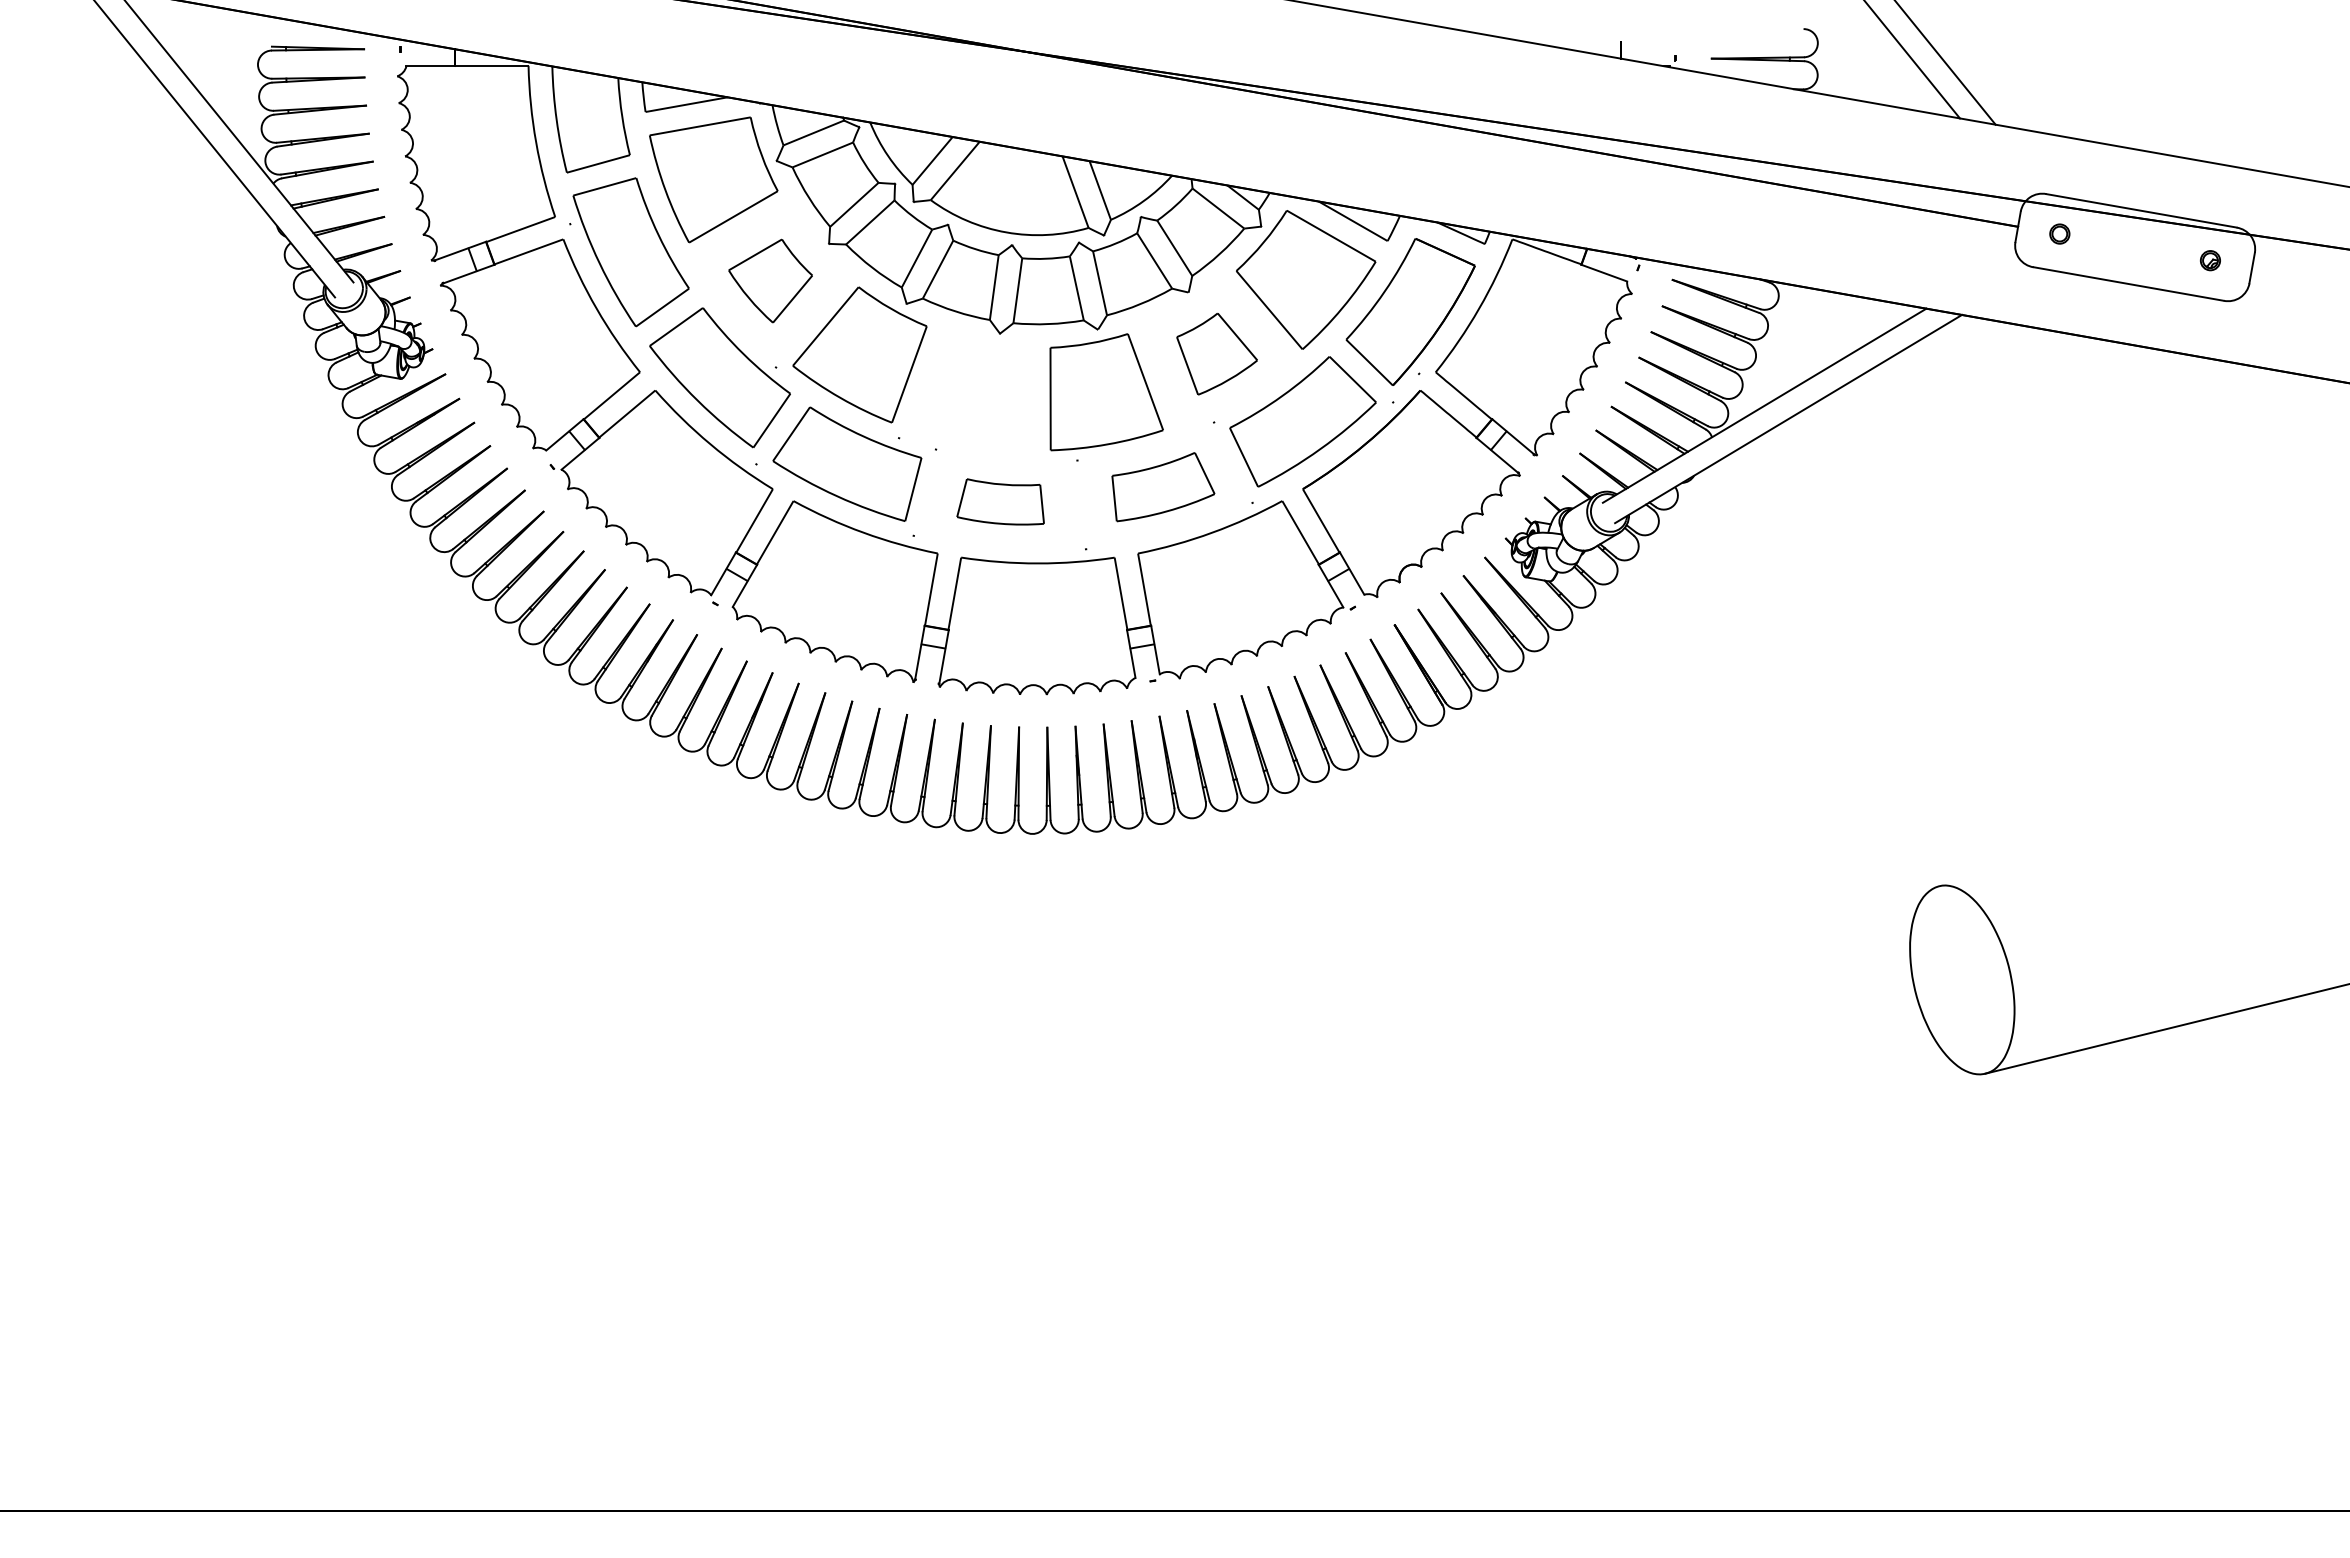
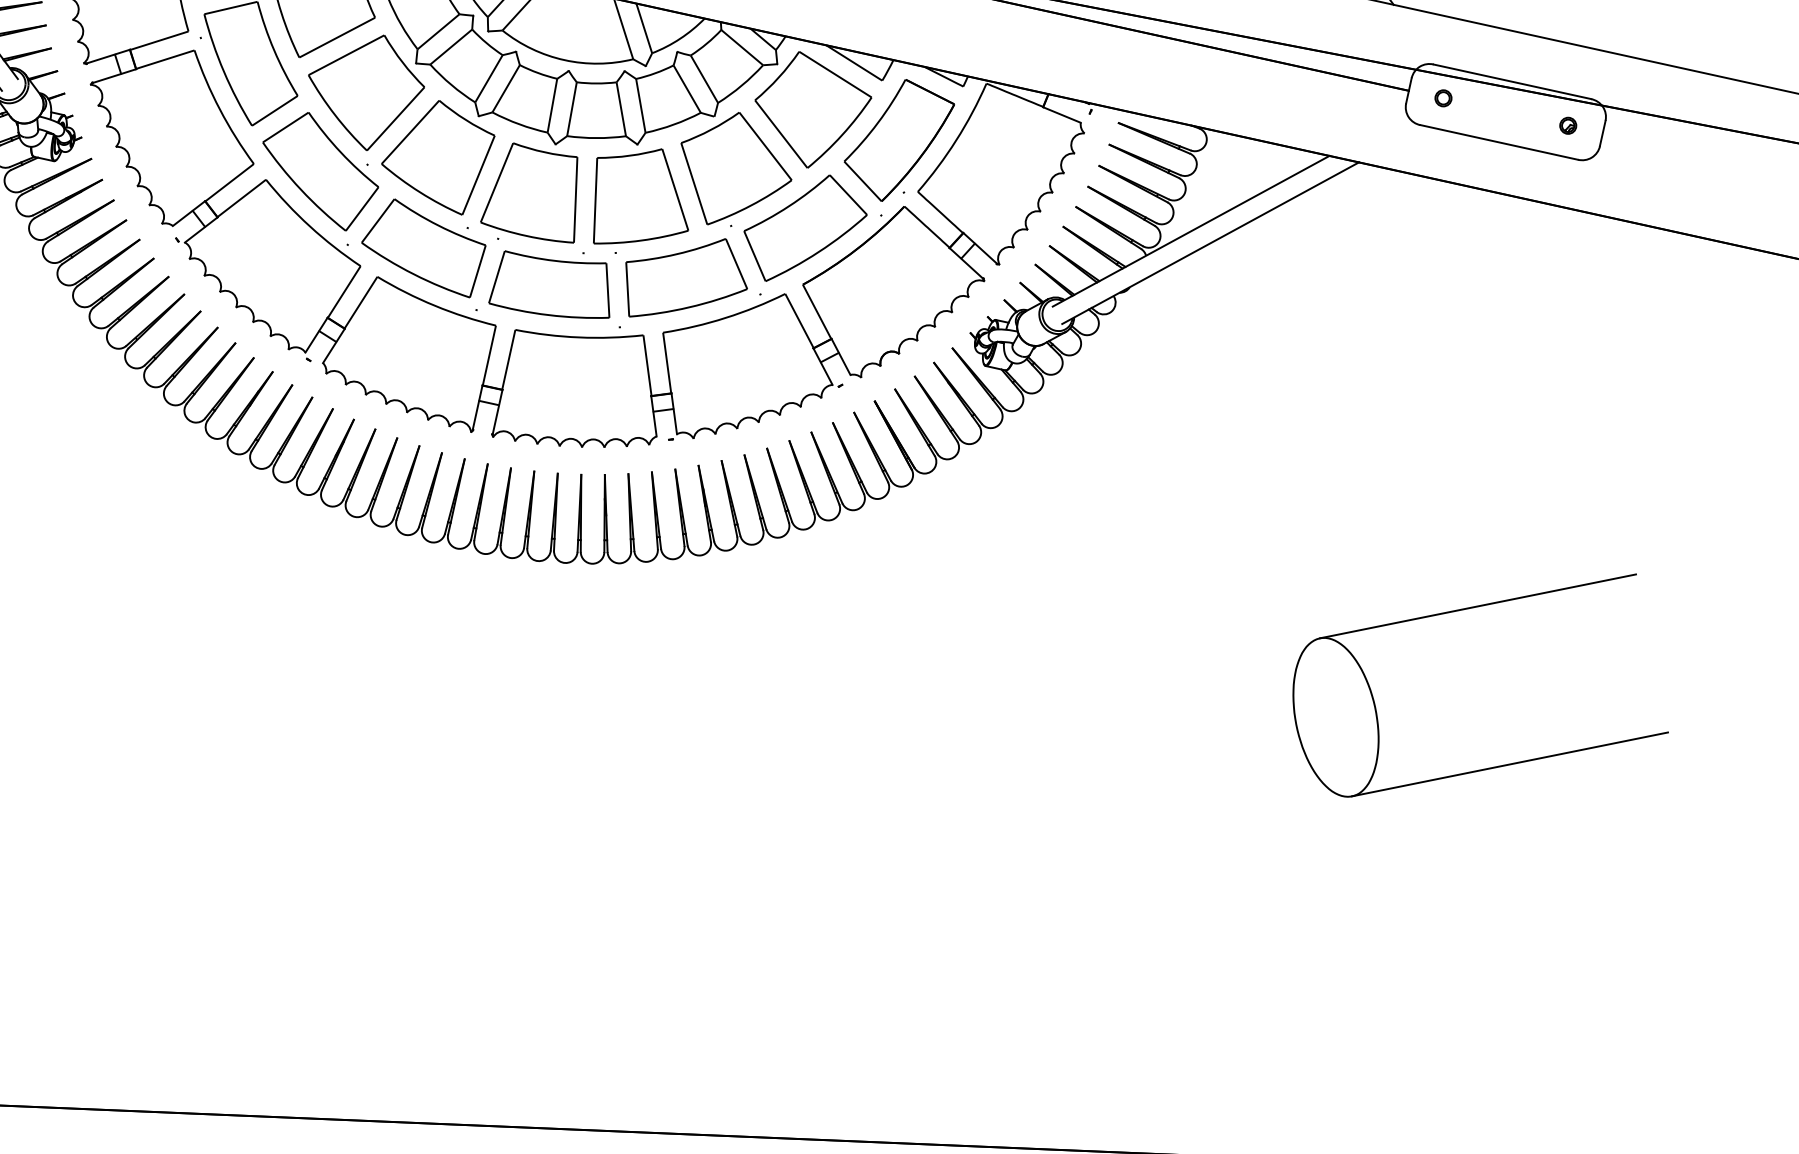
part: (770, 280) -> (365, 91), size x1.67
part: (1216, 353) -> (735, 168), size x1.67
part: (970, 392) -> (528, 192), added
part: (1163, 486) -> (686, 277), size x1.43
part: (1000, 501) -> (550, 284), size x1.67
line: (2126, 839) -> (1477, 605), added

